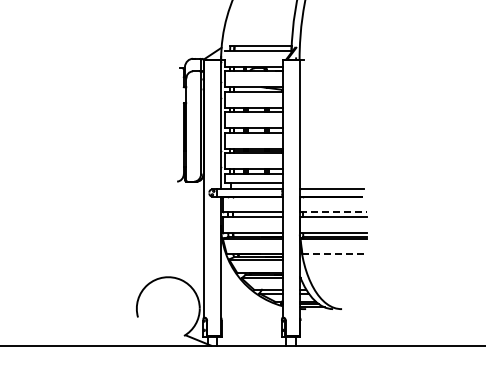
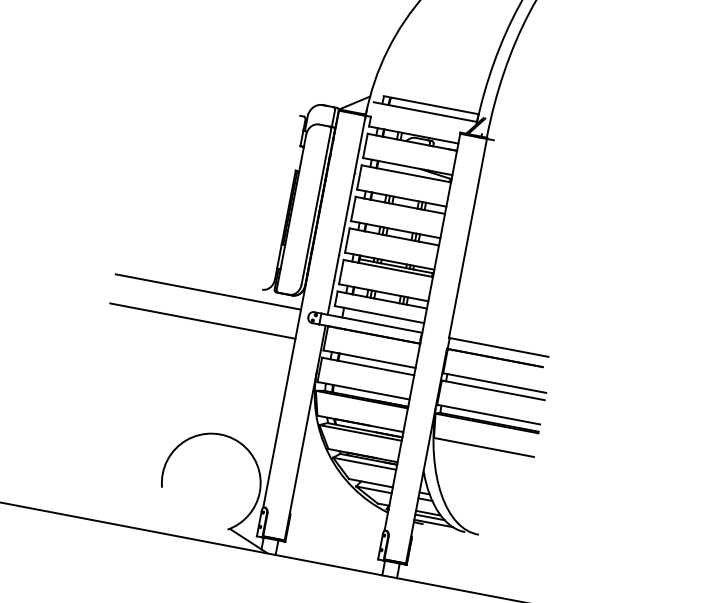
line: (143, 189) -> (208, 292), added
line: (143, 208) -> (202, 321), added
line: (334, 212) -> (495, 383), dashed -> solid
line: (335, 253) -> (485, 447), dashed -> solid

